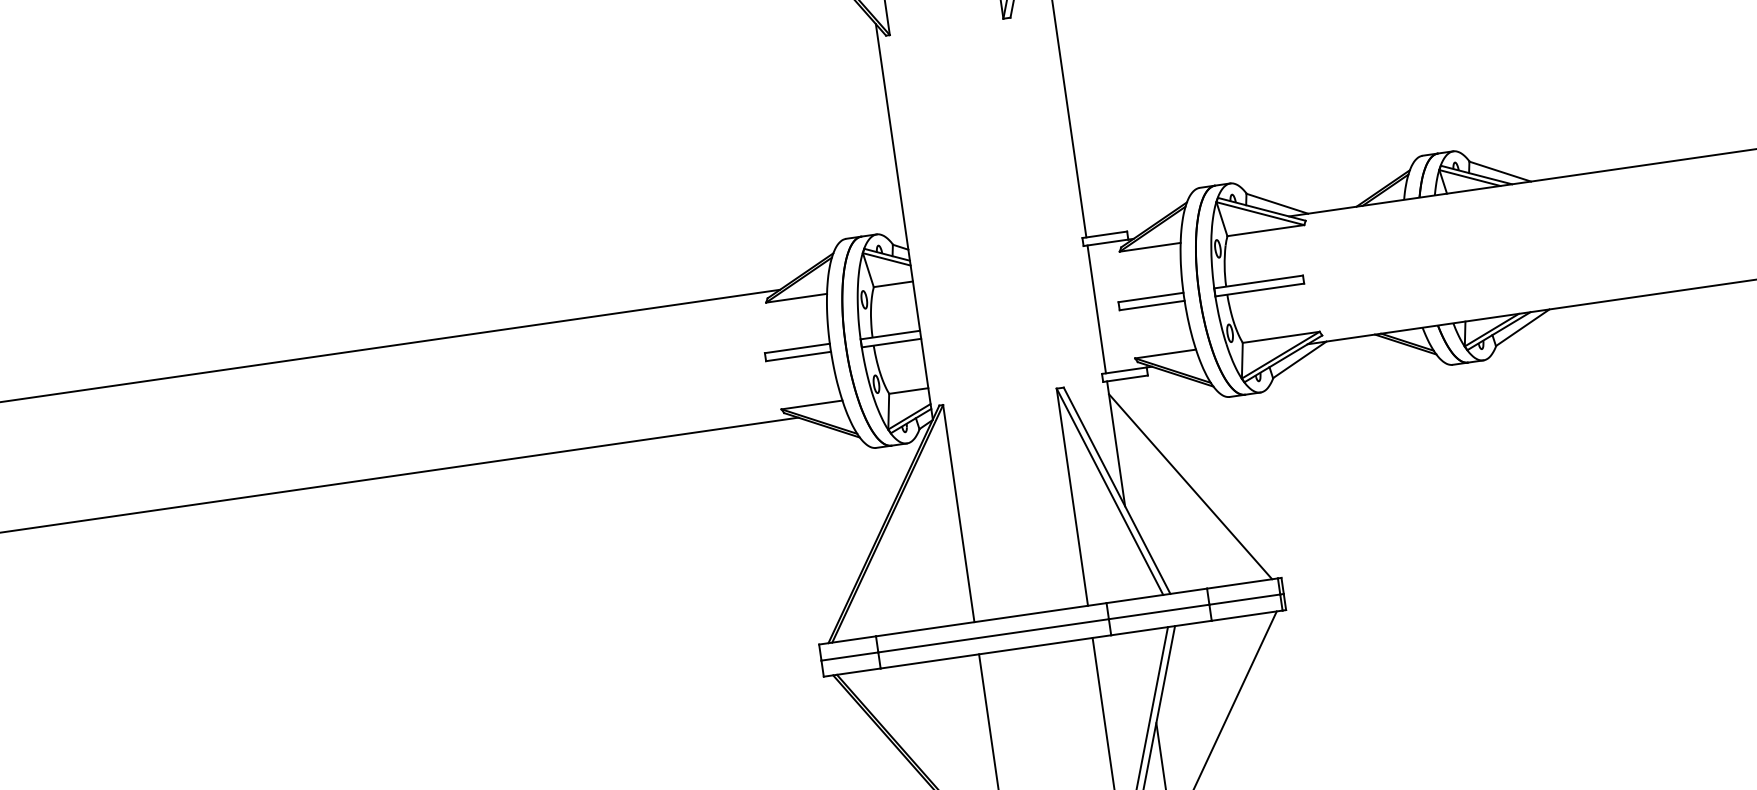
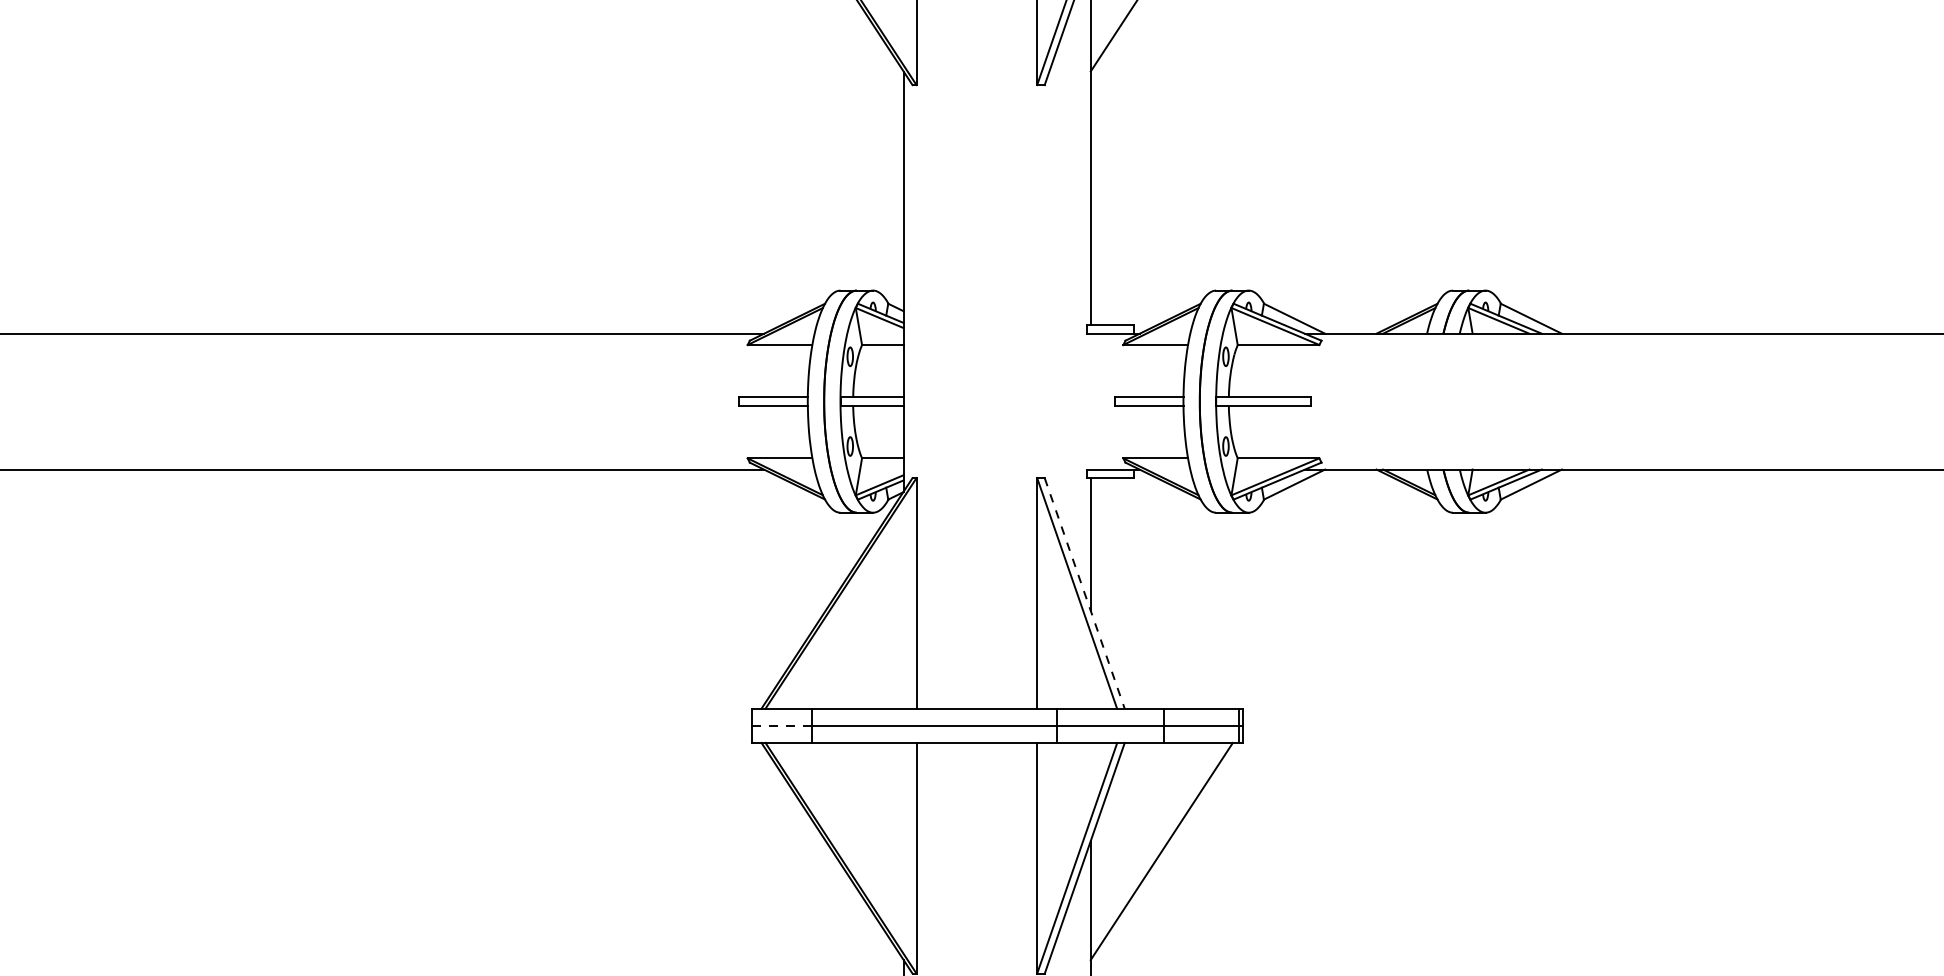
line: (1096, 309) -> (1090, 401), removed
line: (1190, 486) -> (1161, 599), removed
line: (1116, 490) -> (1084, 593), solid -> dashed
line: (849, 656) -> (781, 725), solid -> dashed

